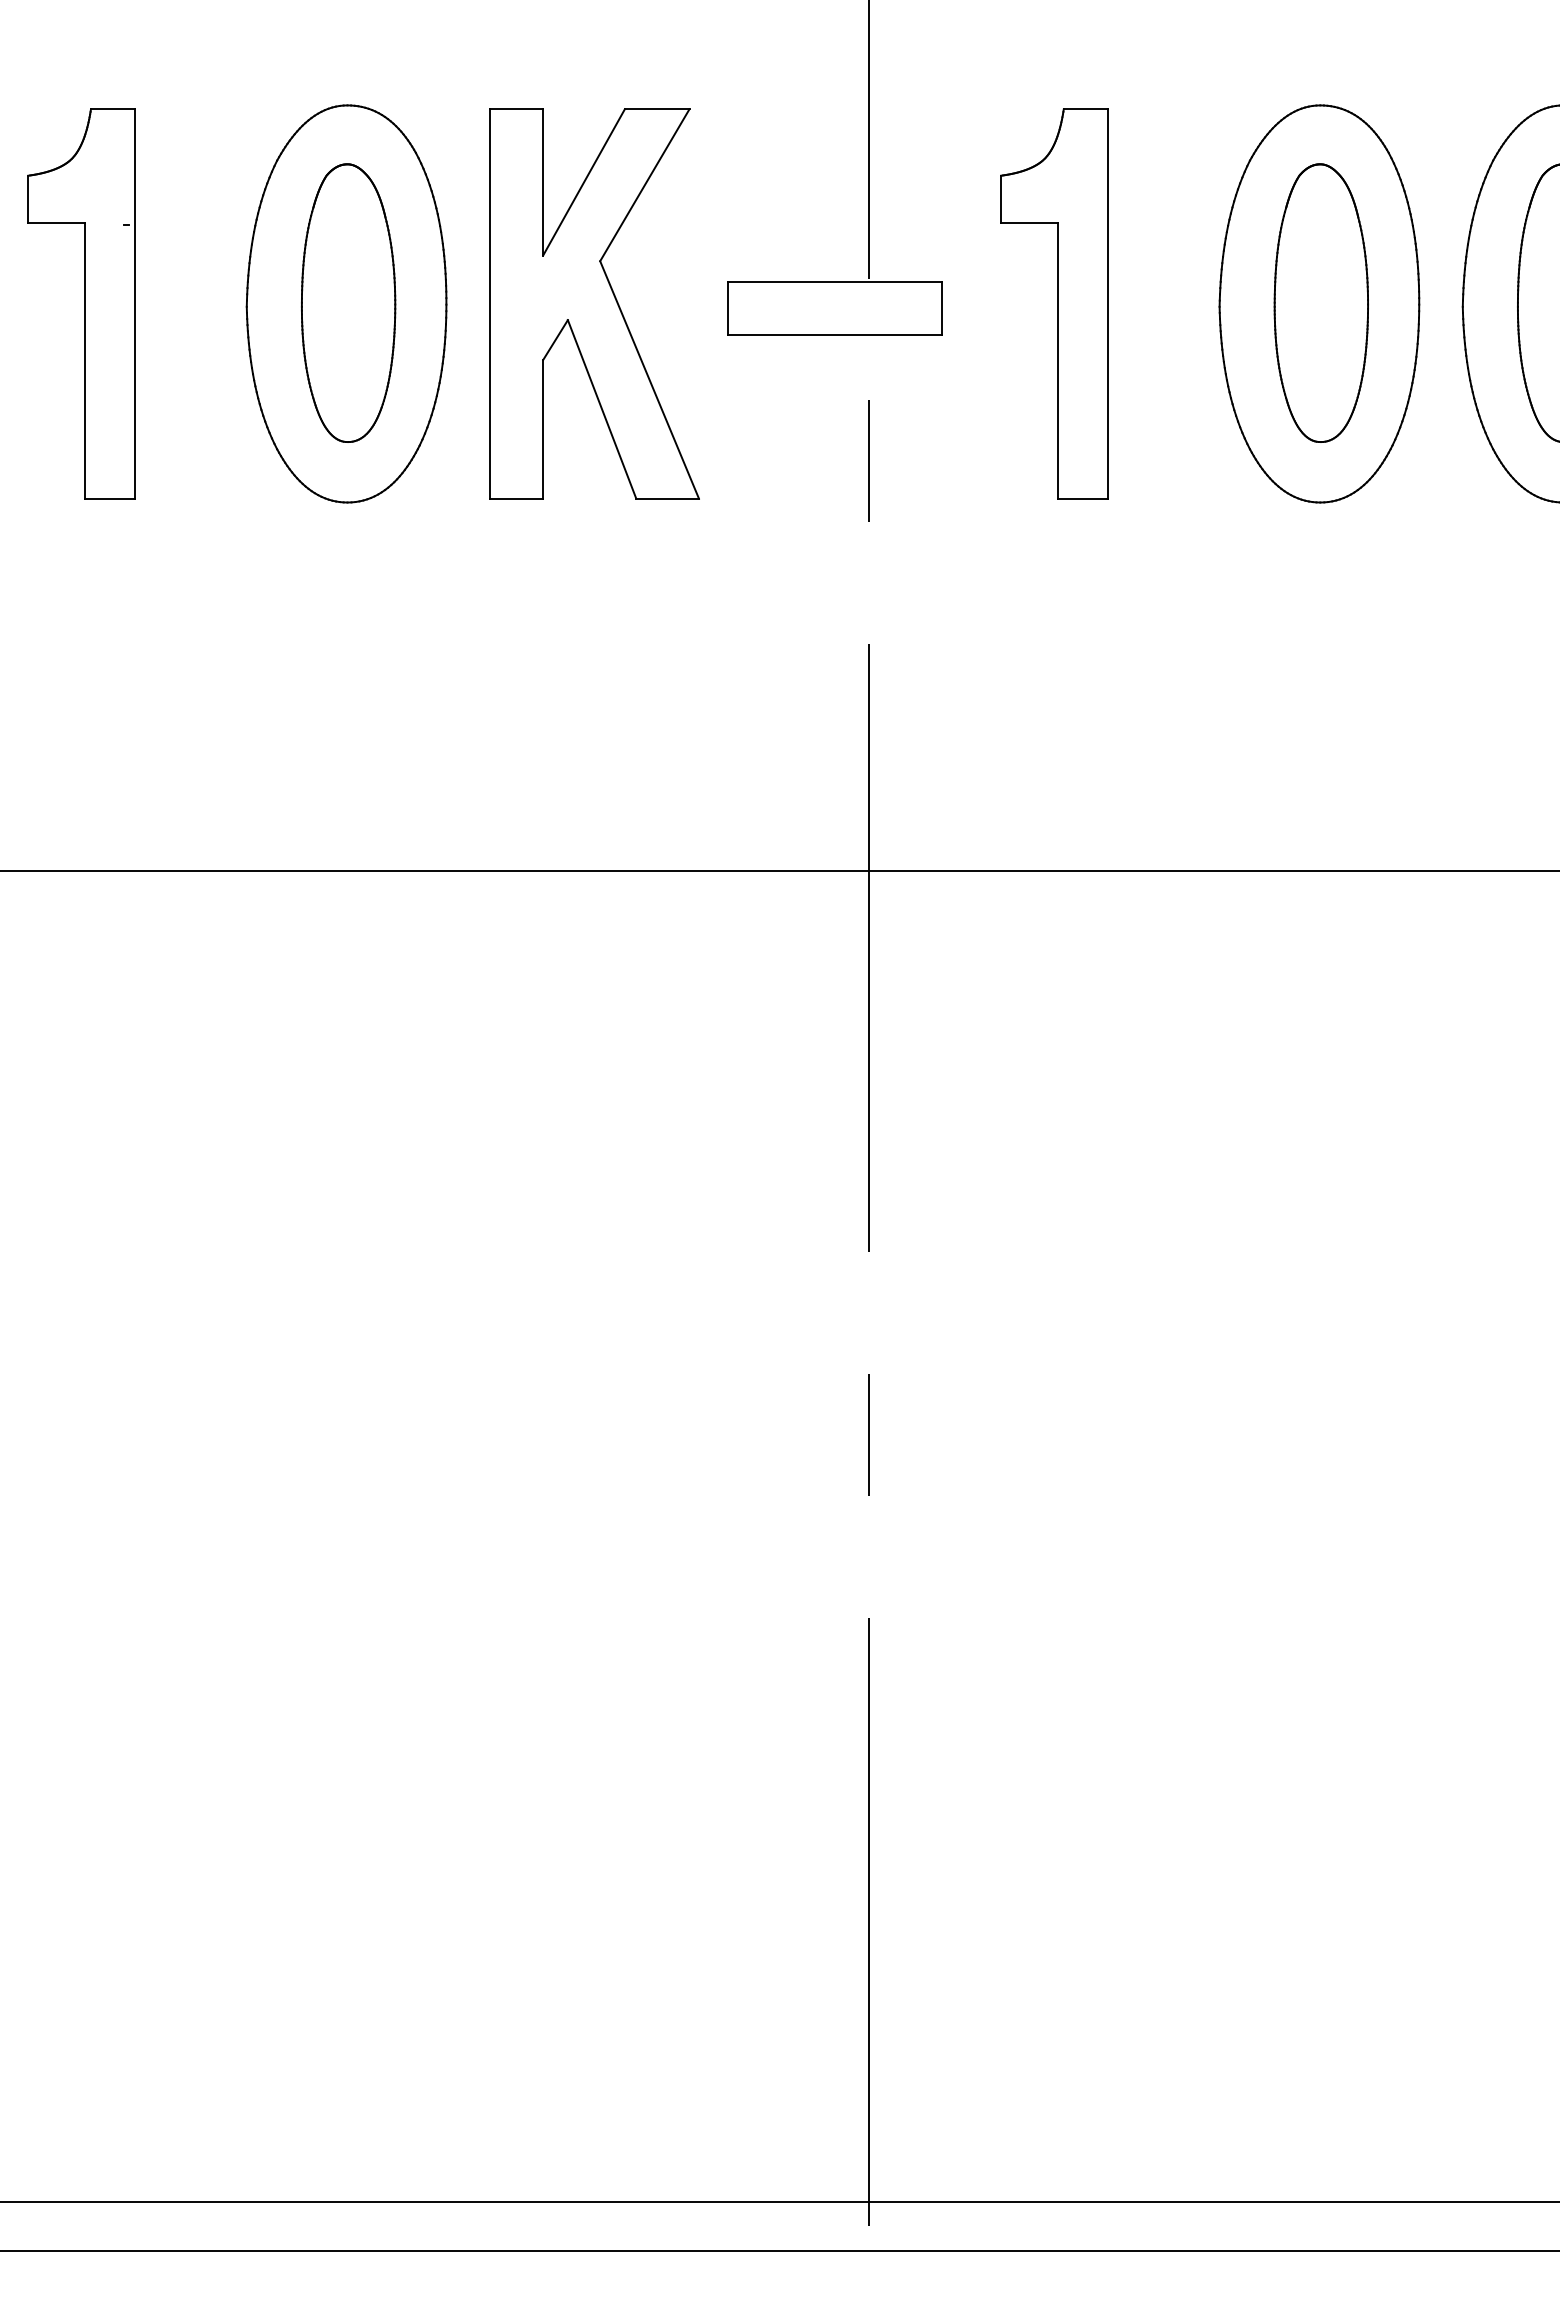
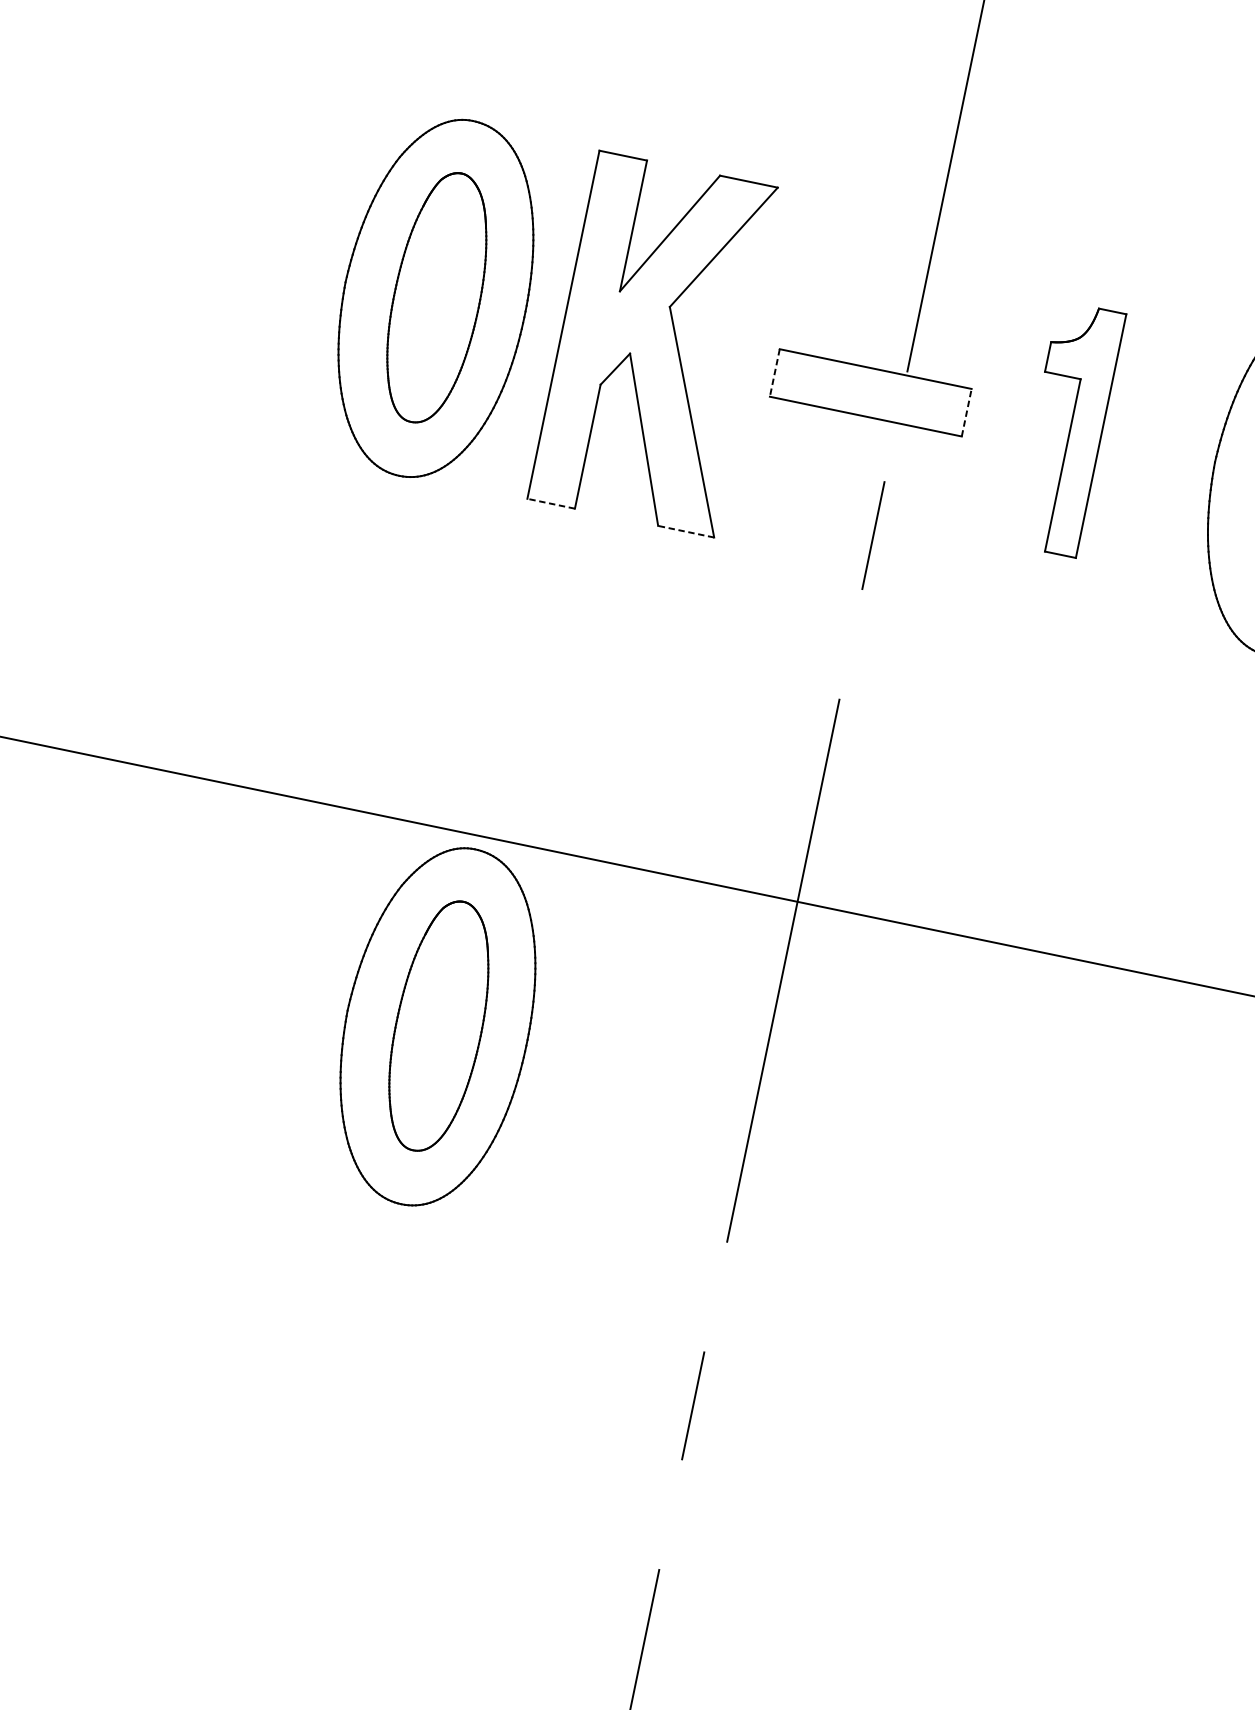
part: (81, 303) -> (198, 248), removed
part: (1054, 303) -> (1068, 428), size x0.7
line: (727, 308) -> (774, 372), solid -> dashed
line: (942, 308) -> (967, 412), solid -> dashed
line: (516, 498) -> (551, 503), solid -> dashed
line: (667, 498) -> (686, 531), solid -> dashed
part: (510, 1084) -> (437, 1026), added

